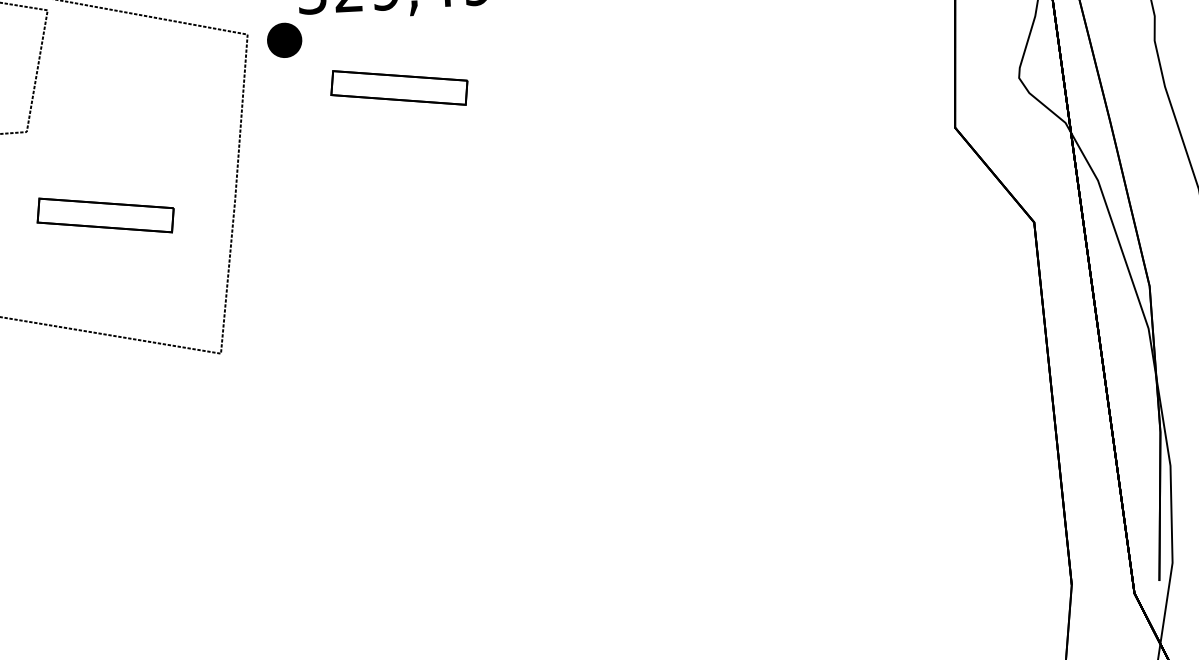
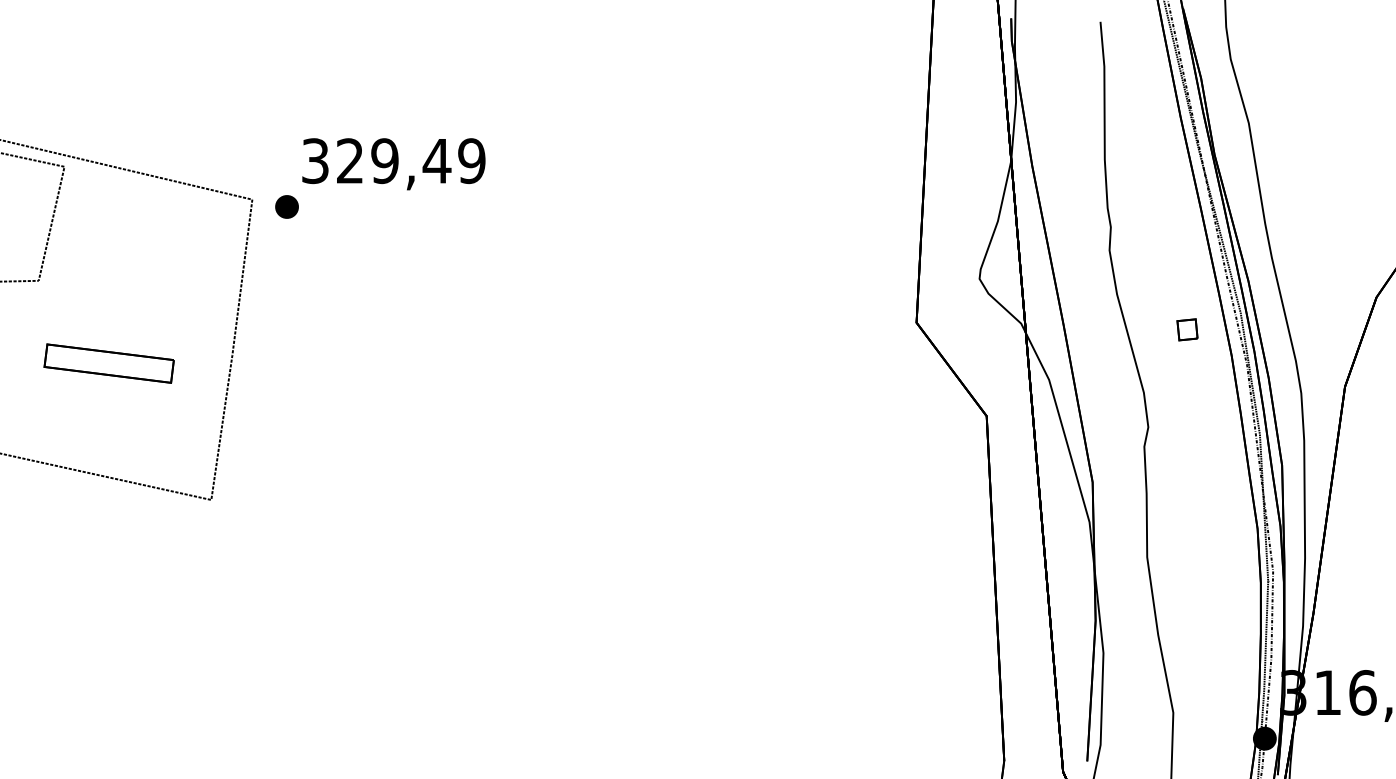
part: (284, 39) -> (286, 206), size x0.71
part: (398, 87) -> (392, 257), removed

